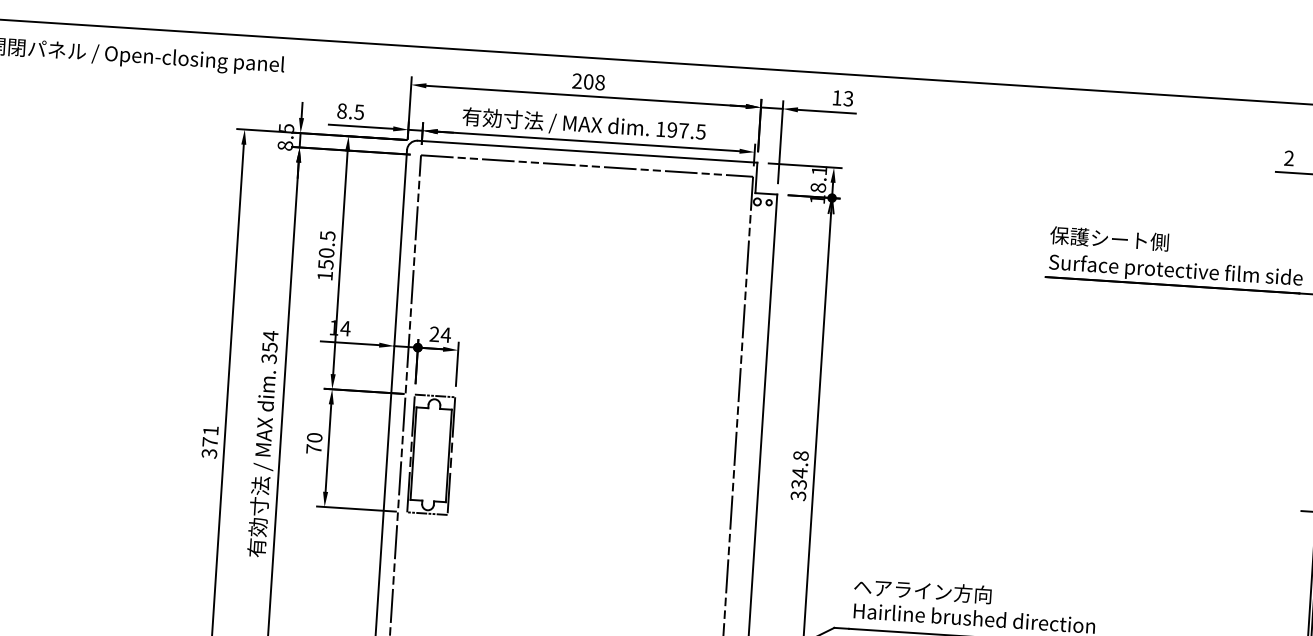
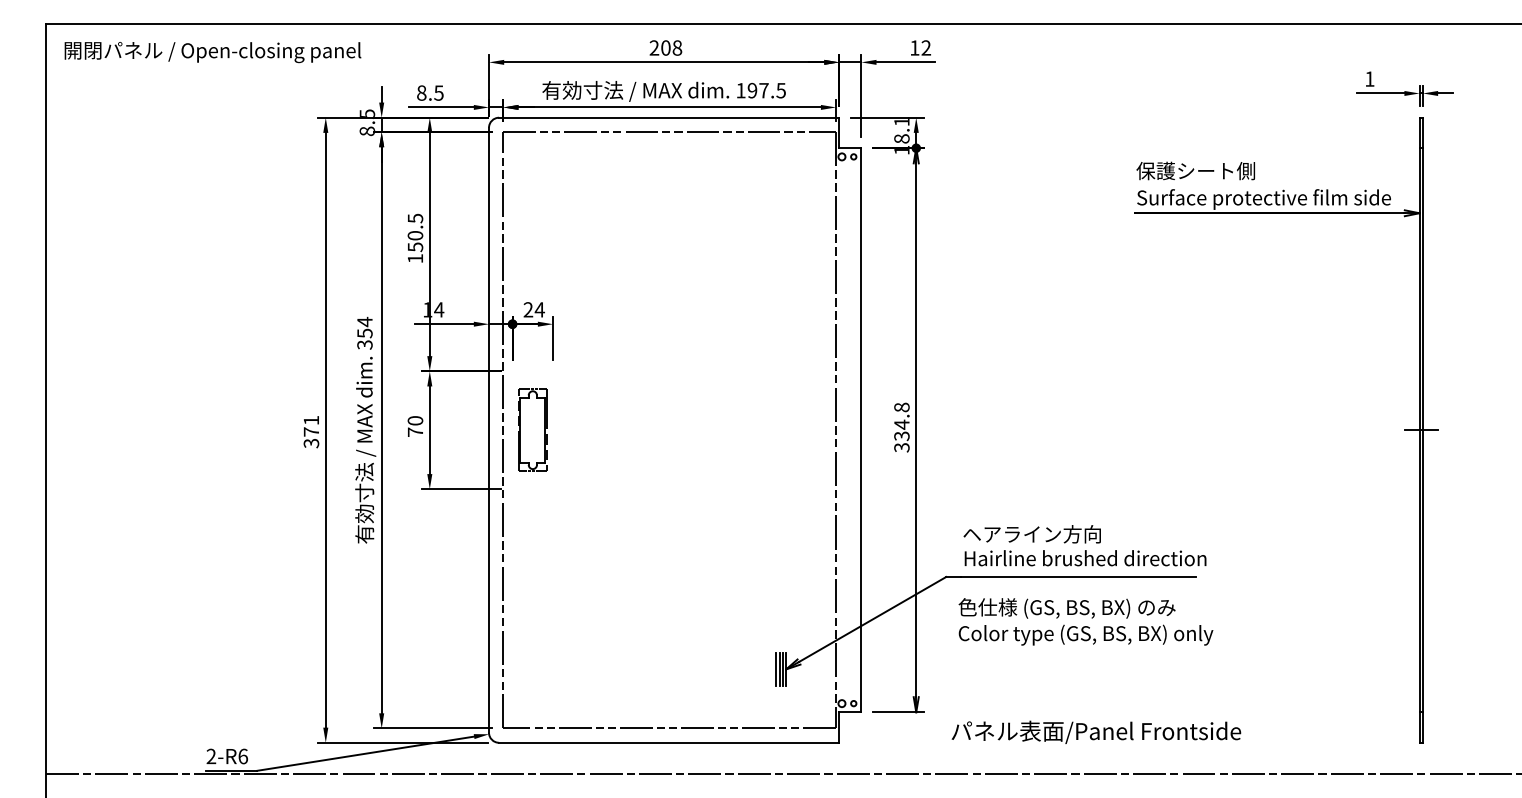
text: (848, 98) -> (926, 47), 13 -> 12
text: (1288, 157) -> (1369, 78), 2 -> 1
part: (430, 454) -> (532, 429), size x0.7

